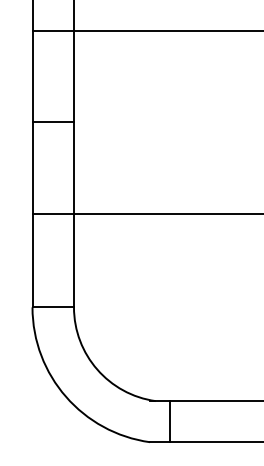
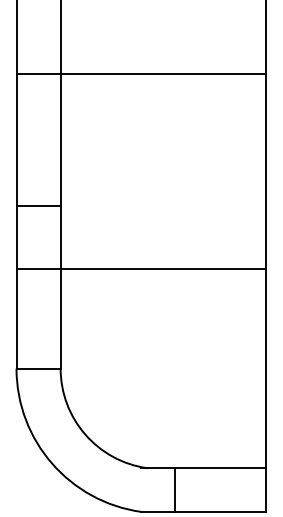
line: (53, 122) -> (38, 205), moved
line: (169, 421) -> (174, 489), moved

